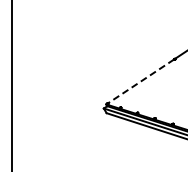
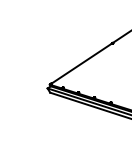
line: (140, 81) -> (81, 63), dashed -> solid

